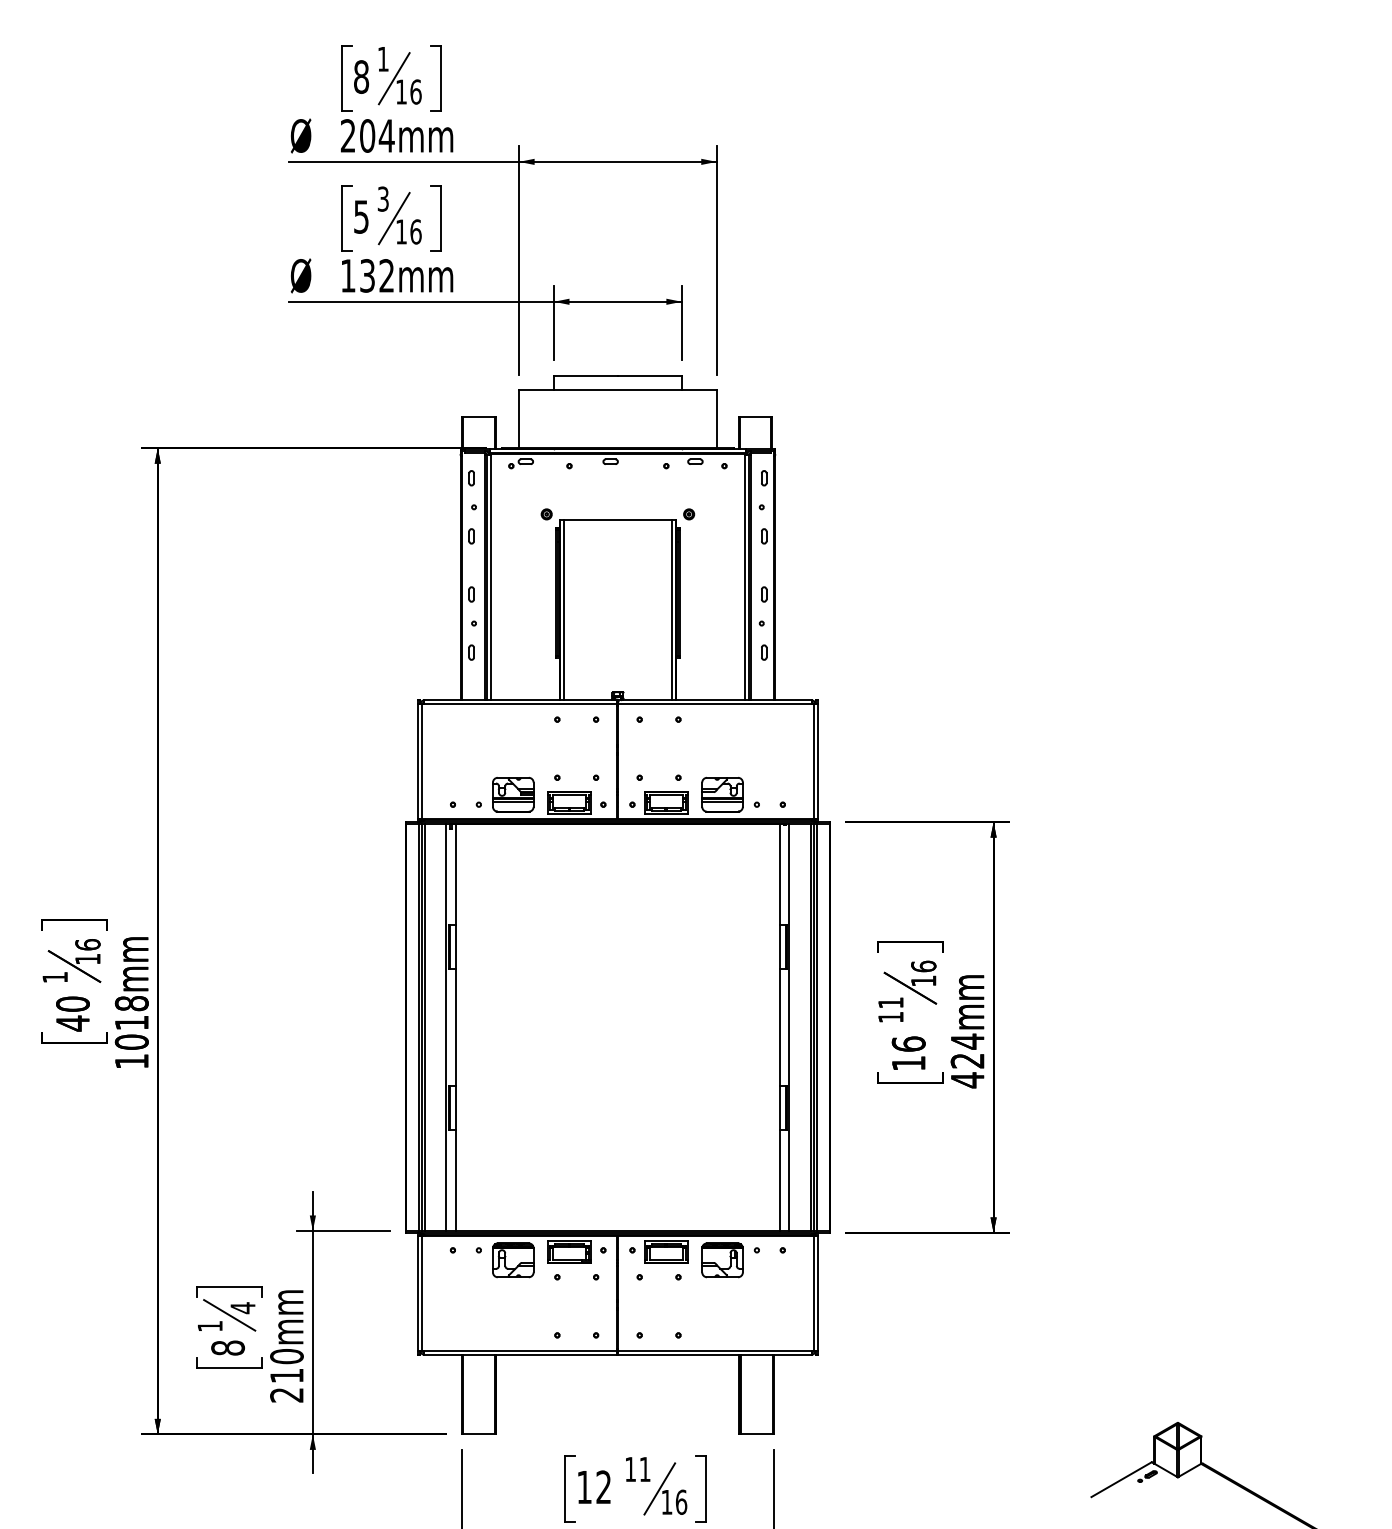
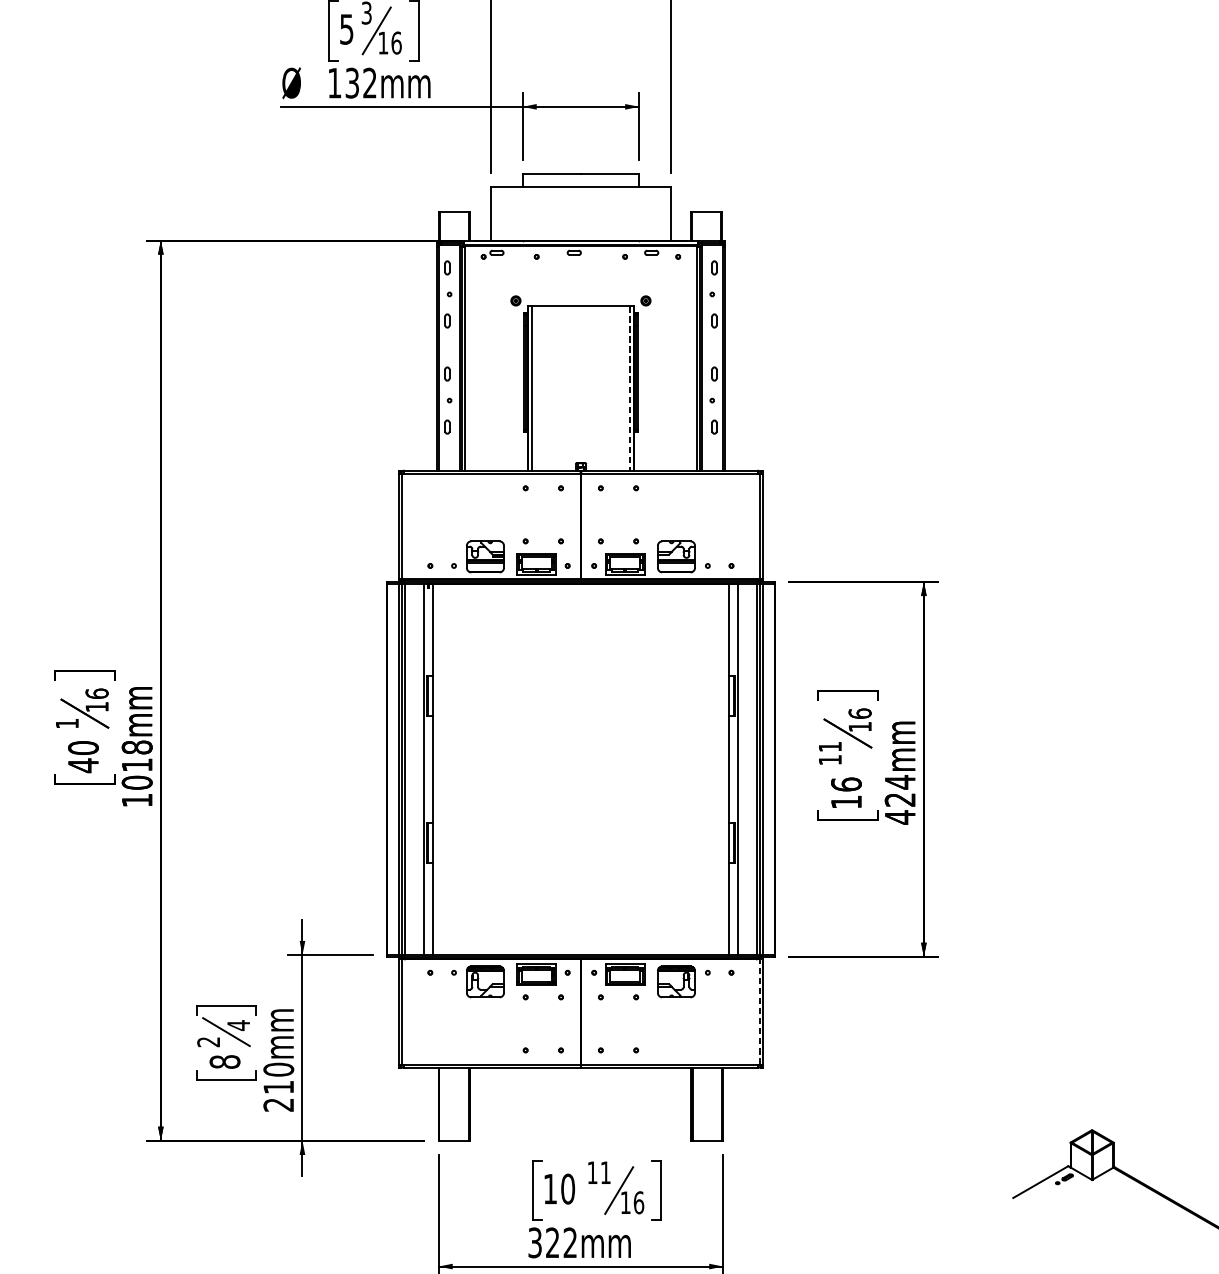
line: (671, 610) -> (629, 388), solid -> dashed
line: (813, 1293) -> (759, 1012), solid -> dashed
text: (209, 1326) -> (208, 1042), 1 -> 2
text: (603, 1487) -> (567, 1189), 12 -> 10

